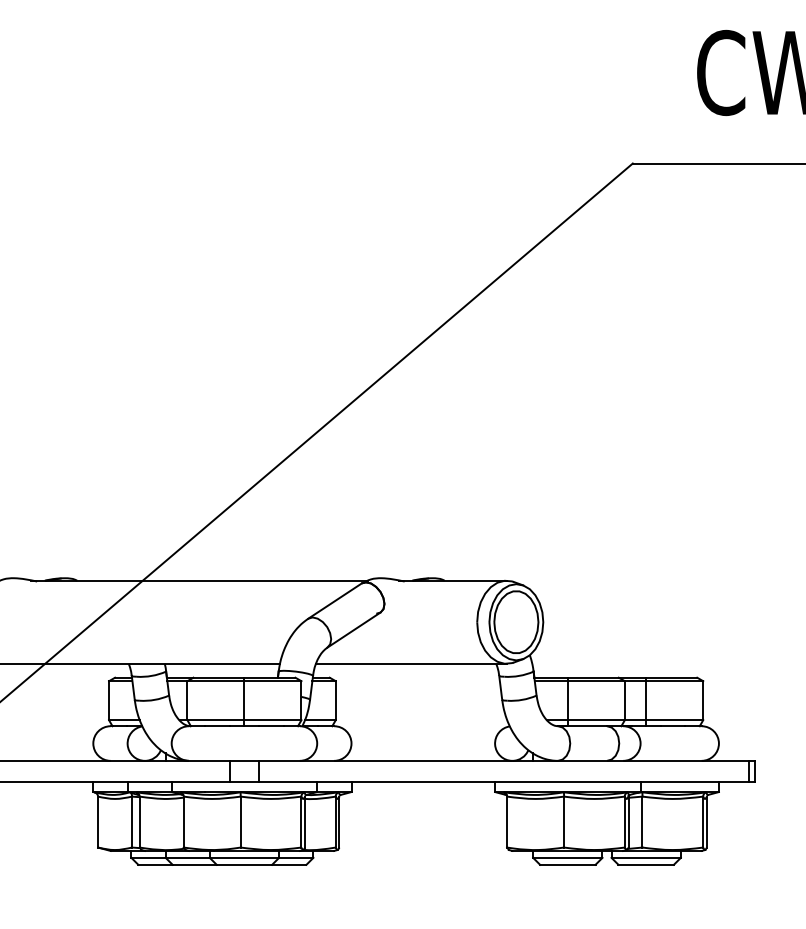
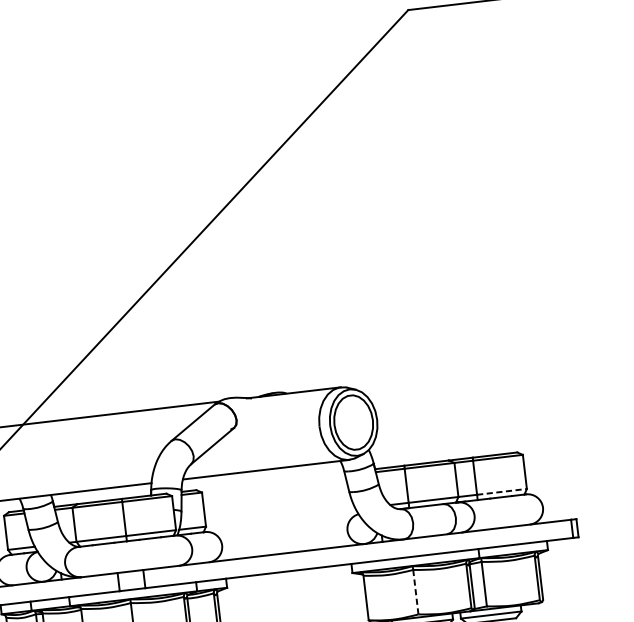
line: (674, 720) -> (501, 492), solid -> dashed
line: (564, 821) -> (416, 591), solid -> dashed

